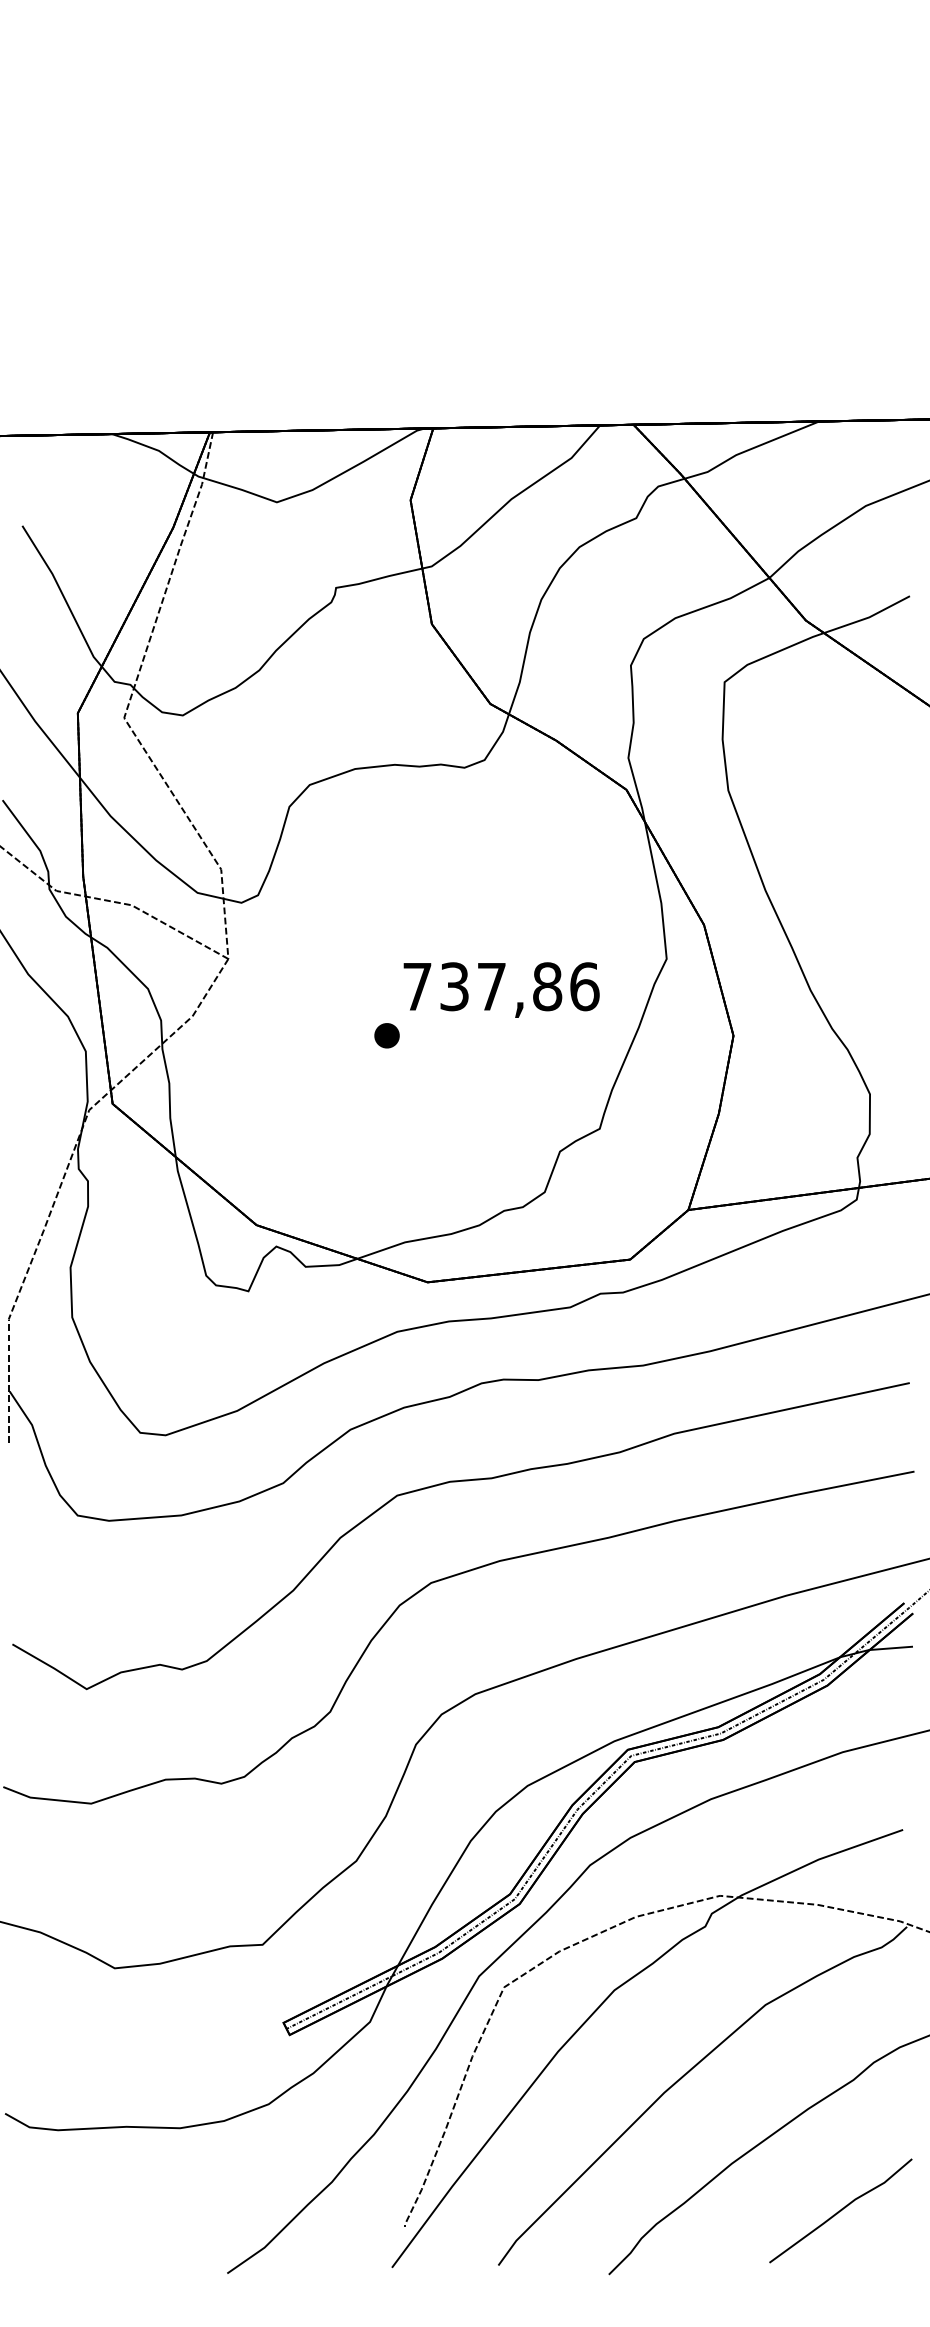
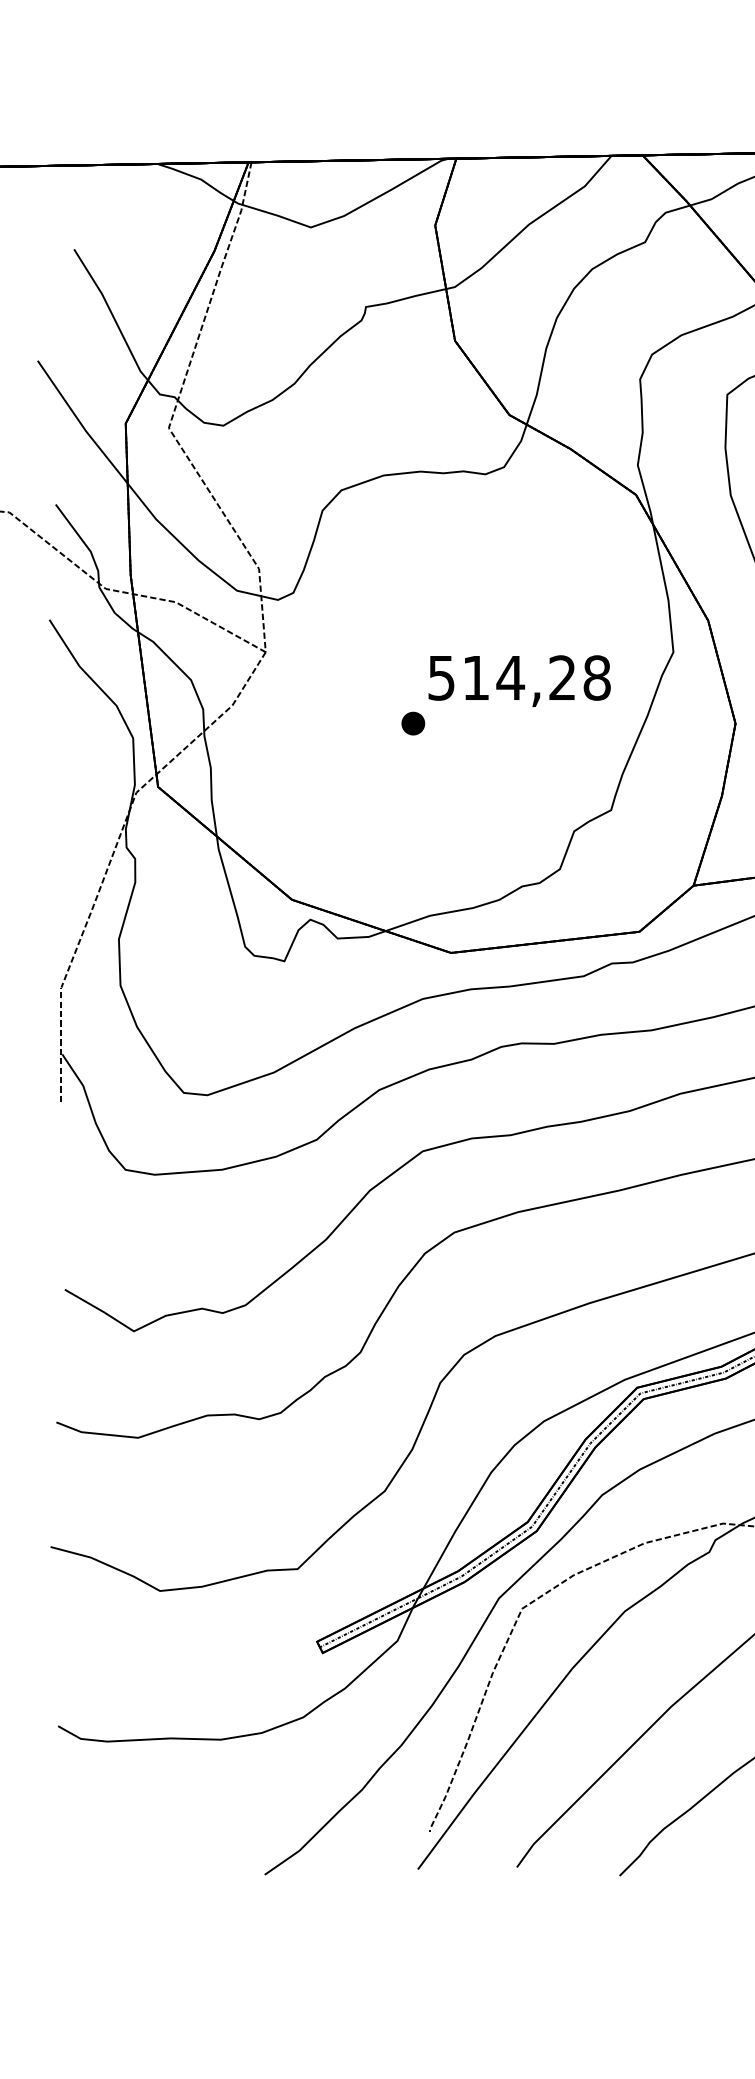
text: (501, 986) -> (519, 677), 737,86 -> 514,28

